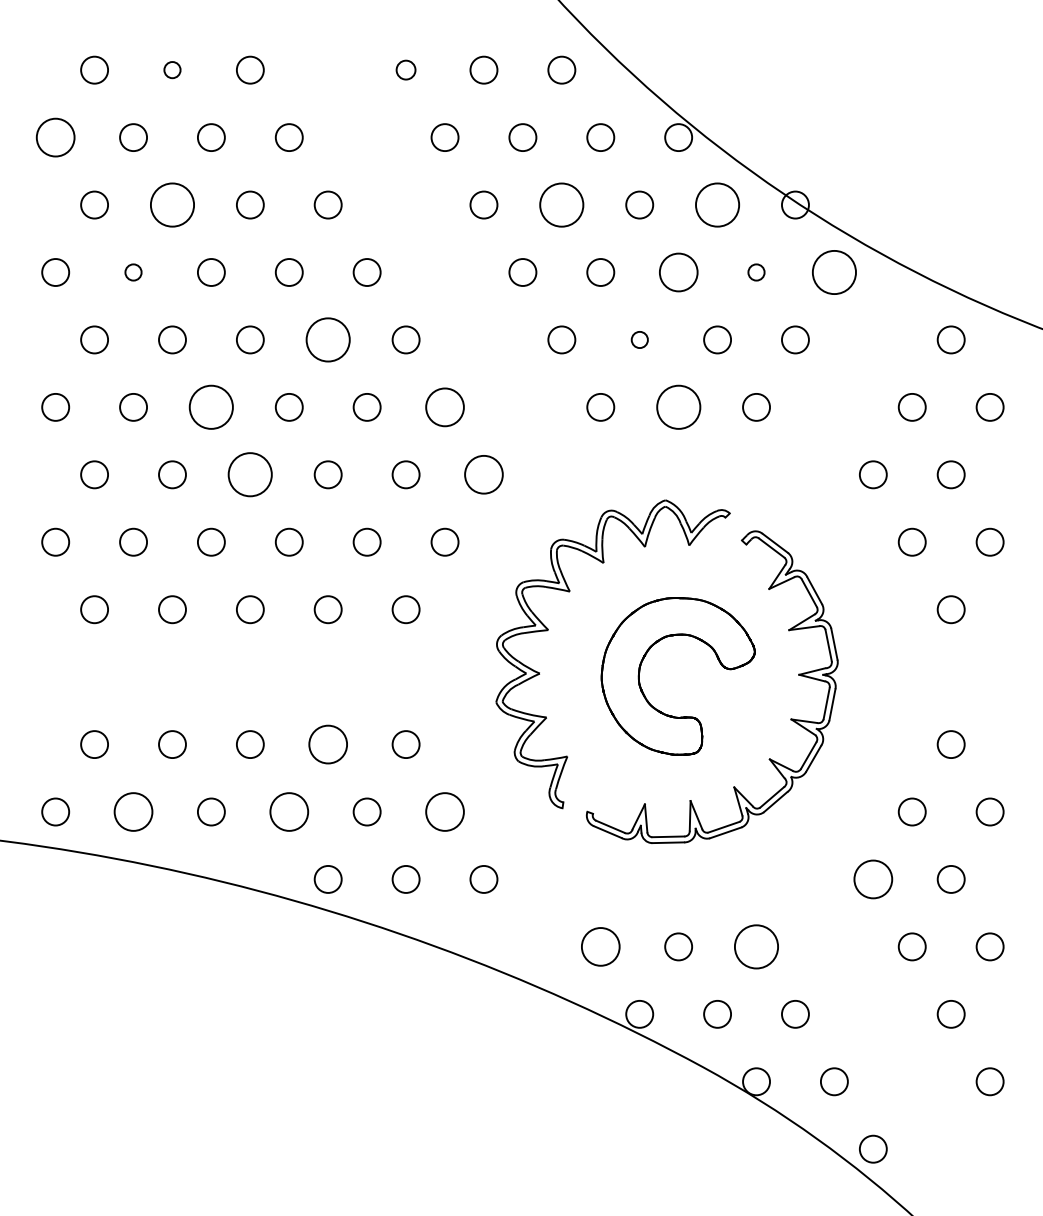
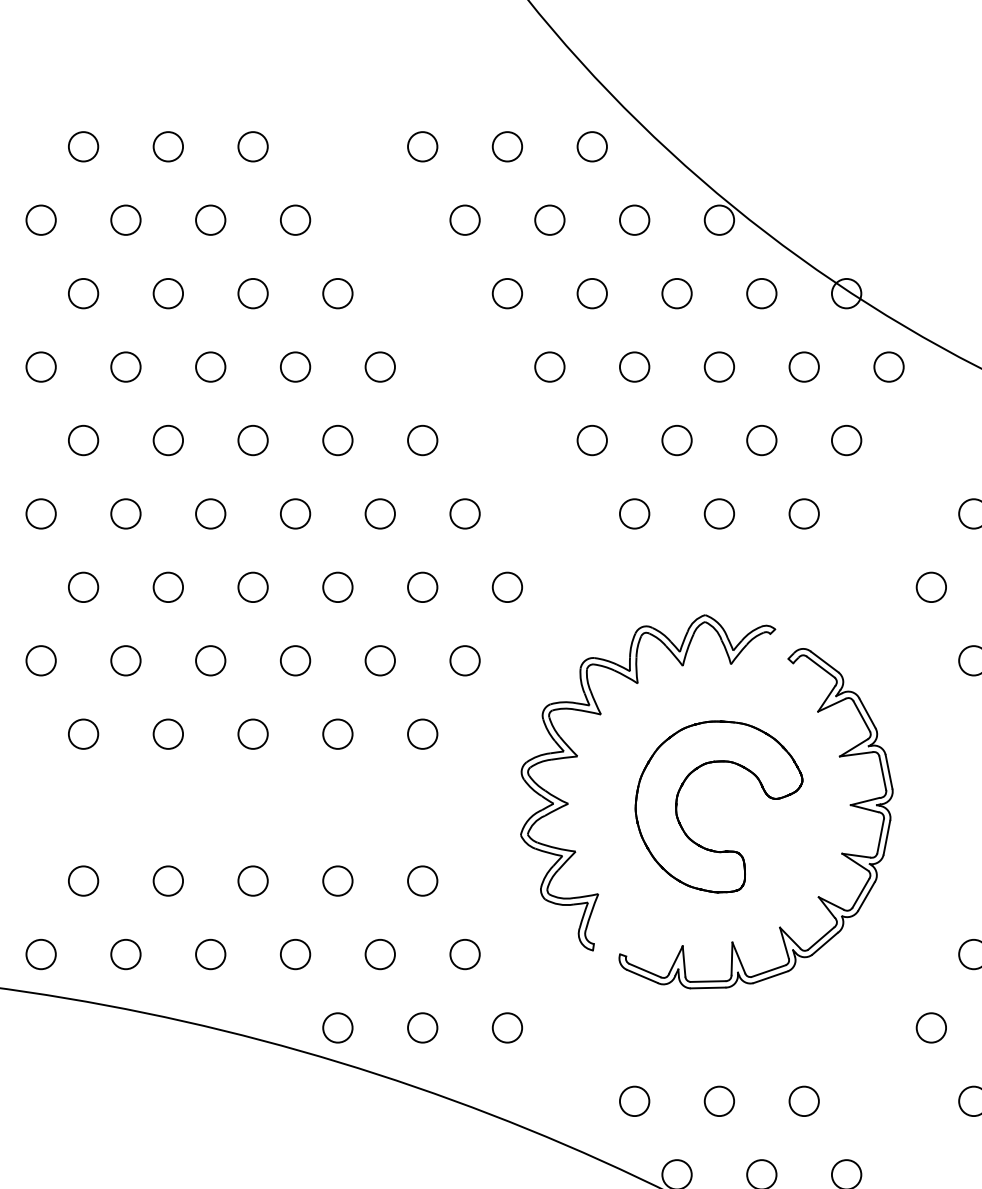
circle: (172, 69) -> (168, 146), size x1.67
circle: (405, 69) -> (422, 146), size x1.43
circle: (55, 137) -> (40, 220), size x0.71
circle: (172, 204) -> (168, 293), size x0.62
circle: (561, 204) -> (591, 293), size x0.62
circle: (717, 204) -> (761, 293), size x0.62
circle: (133, 272) -> (125, 367), size x1.67
circle: (678, 272) -> (719, 367), size x0.71
circle: (756, 272) -> (804, 367), size x1.67
circle: (833, 272) -> (888, 367), size x0.62
circle: (327, 339) -> (337, 440), size x0.62
circle: (639, 339) -> (676, 440), size x1.67
circle: (444, 406) -> (464, 512), size x0.71
circle: (211, 407) -> (210, 514), size x0.62
circle: (678, 407) -> (719, 514), size x0.62
circle: (250, 474) -> (253, 587), size x0.62
circle: (483, 474) -> (506, 587), size x0.71
circle: (327, 744) -> (337, 880), size x0.71
circle: (133, 811) -> (125, 953), size x0.71
circle: (288, 811) -> (294, 953), size x0.71
circle: (444, 811) -> (464, 953), size x0.71
circle: (872, 878) -> (930, 1026), size x0.71
circle: (600, 946) -> (634, 1100), size x0.71
circle: (756, 946) -> (804, 1100), size x0.62

